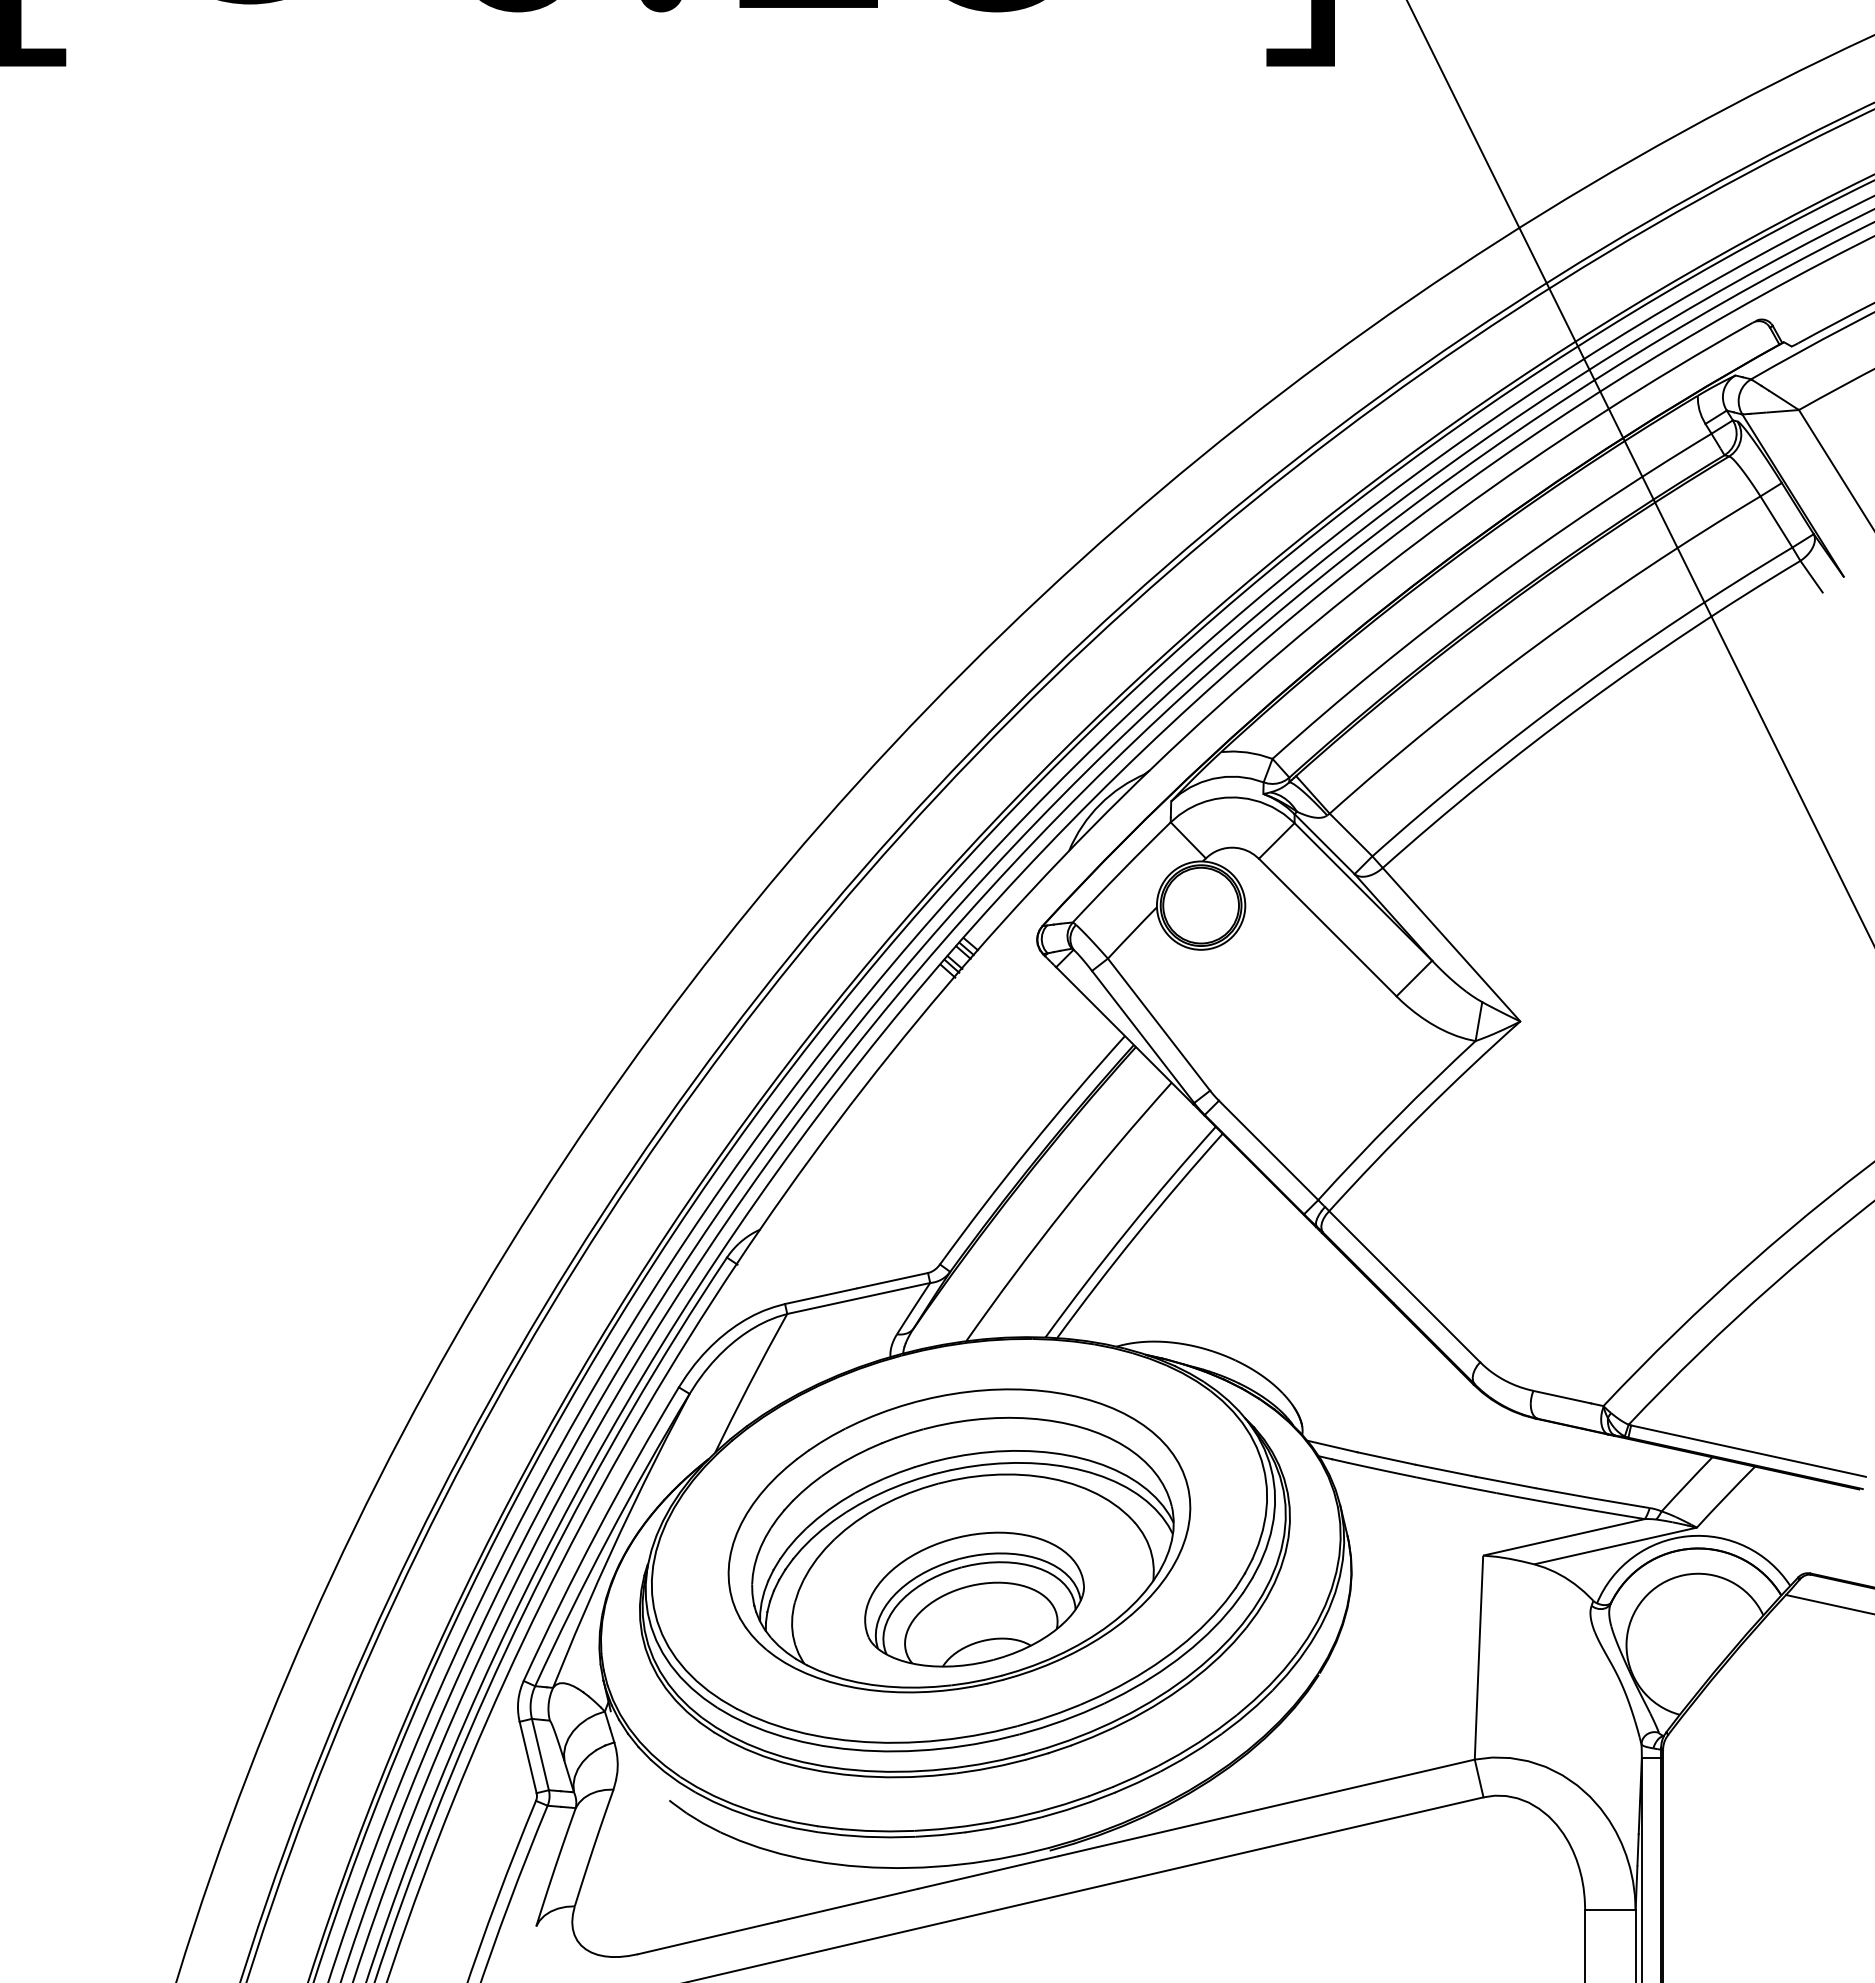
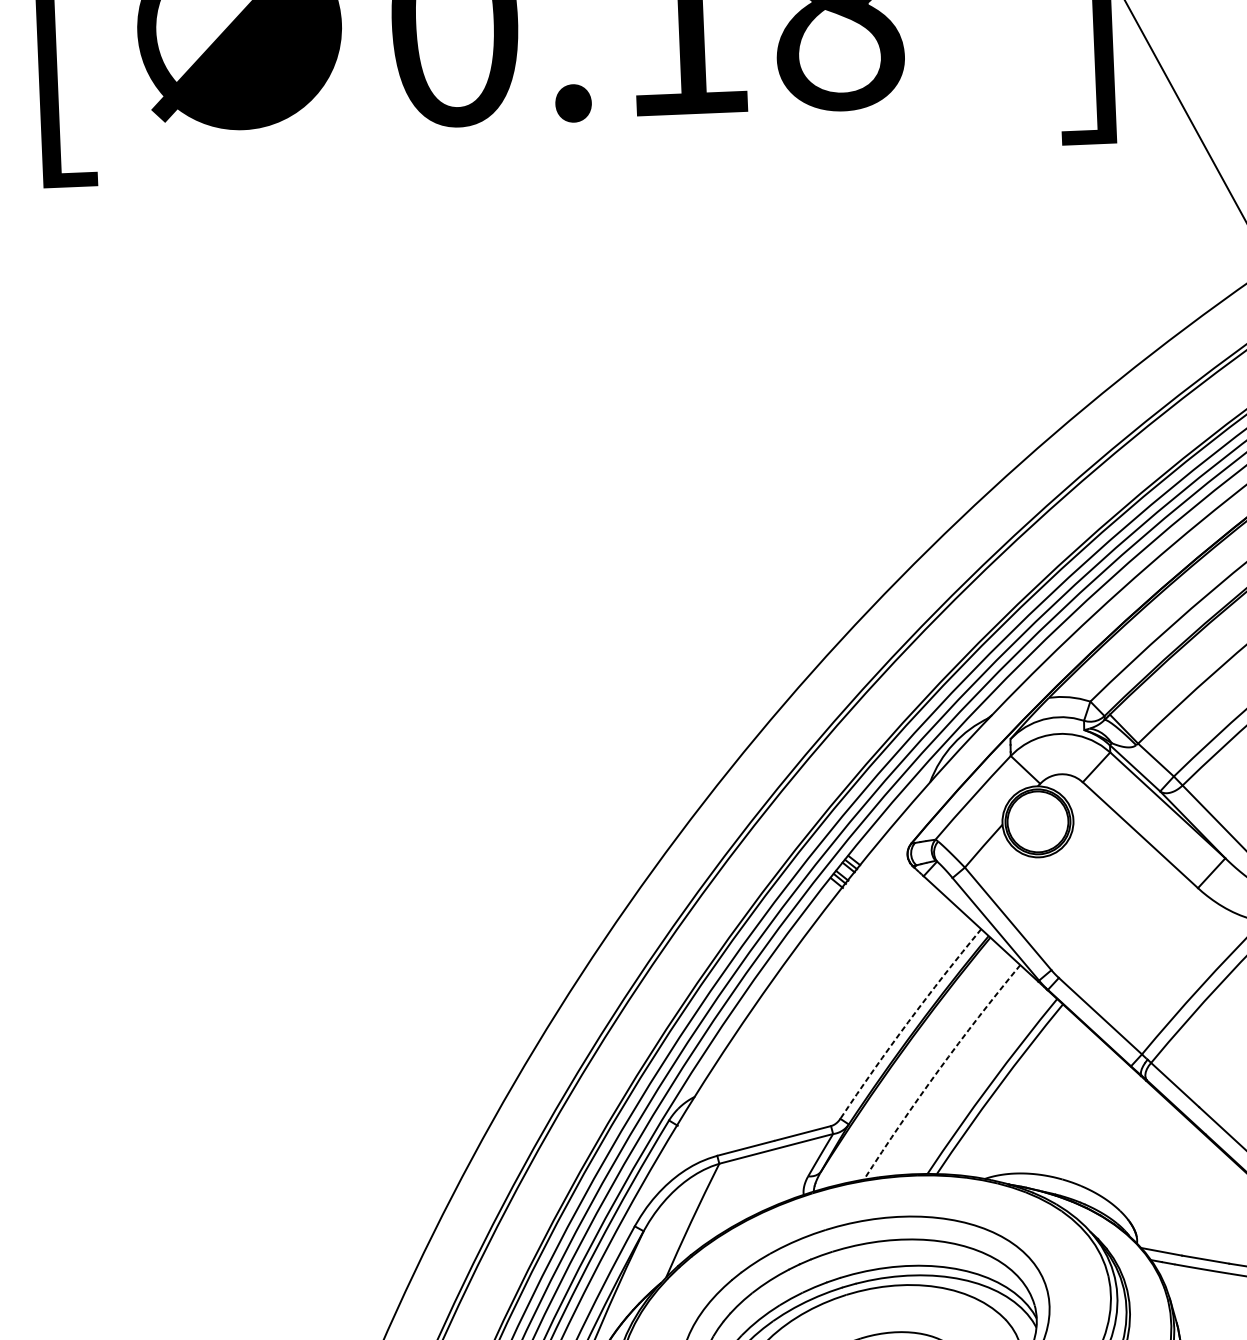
arc: (1029, 1147) -> (908, 1021), solid -> dashed
arc: (1065, 1208) -> (939, 1069), solid -> dashed

